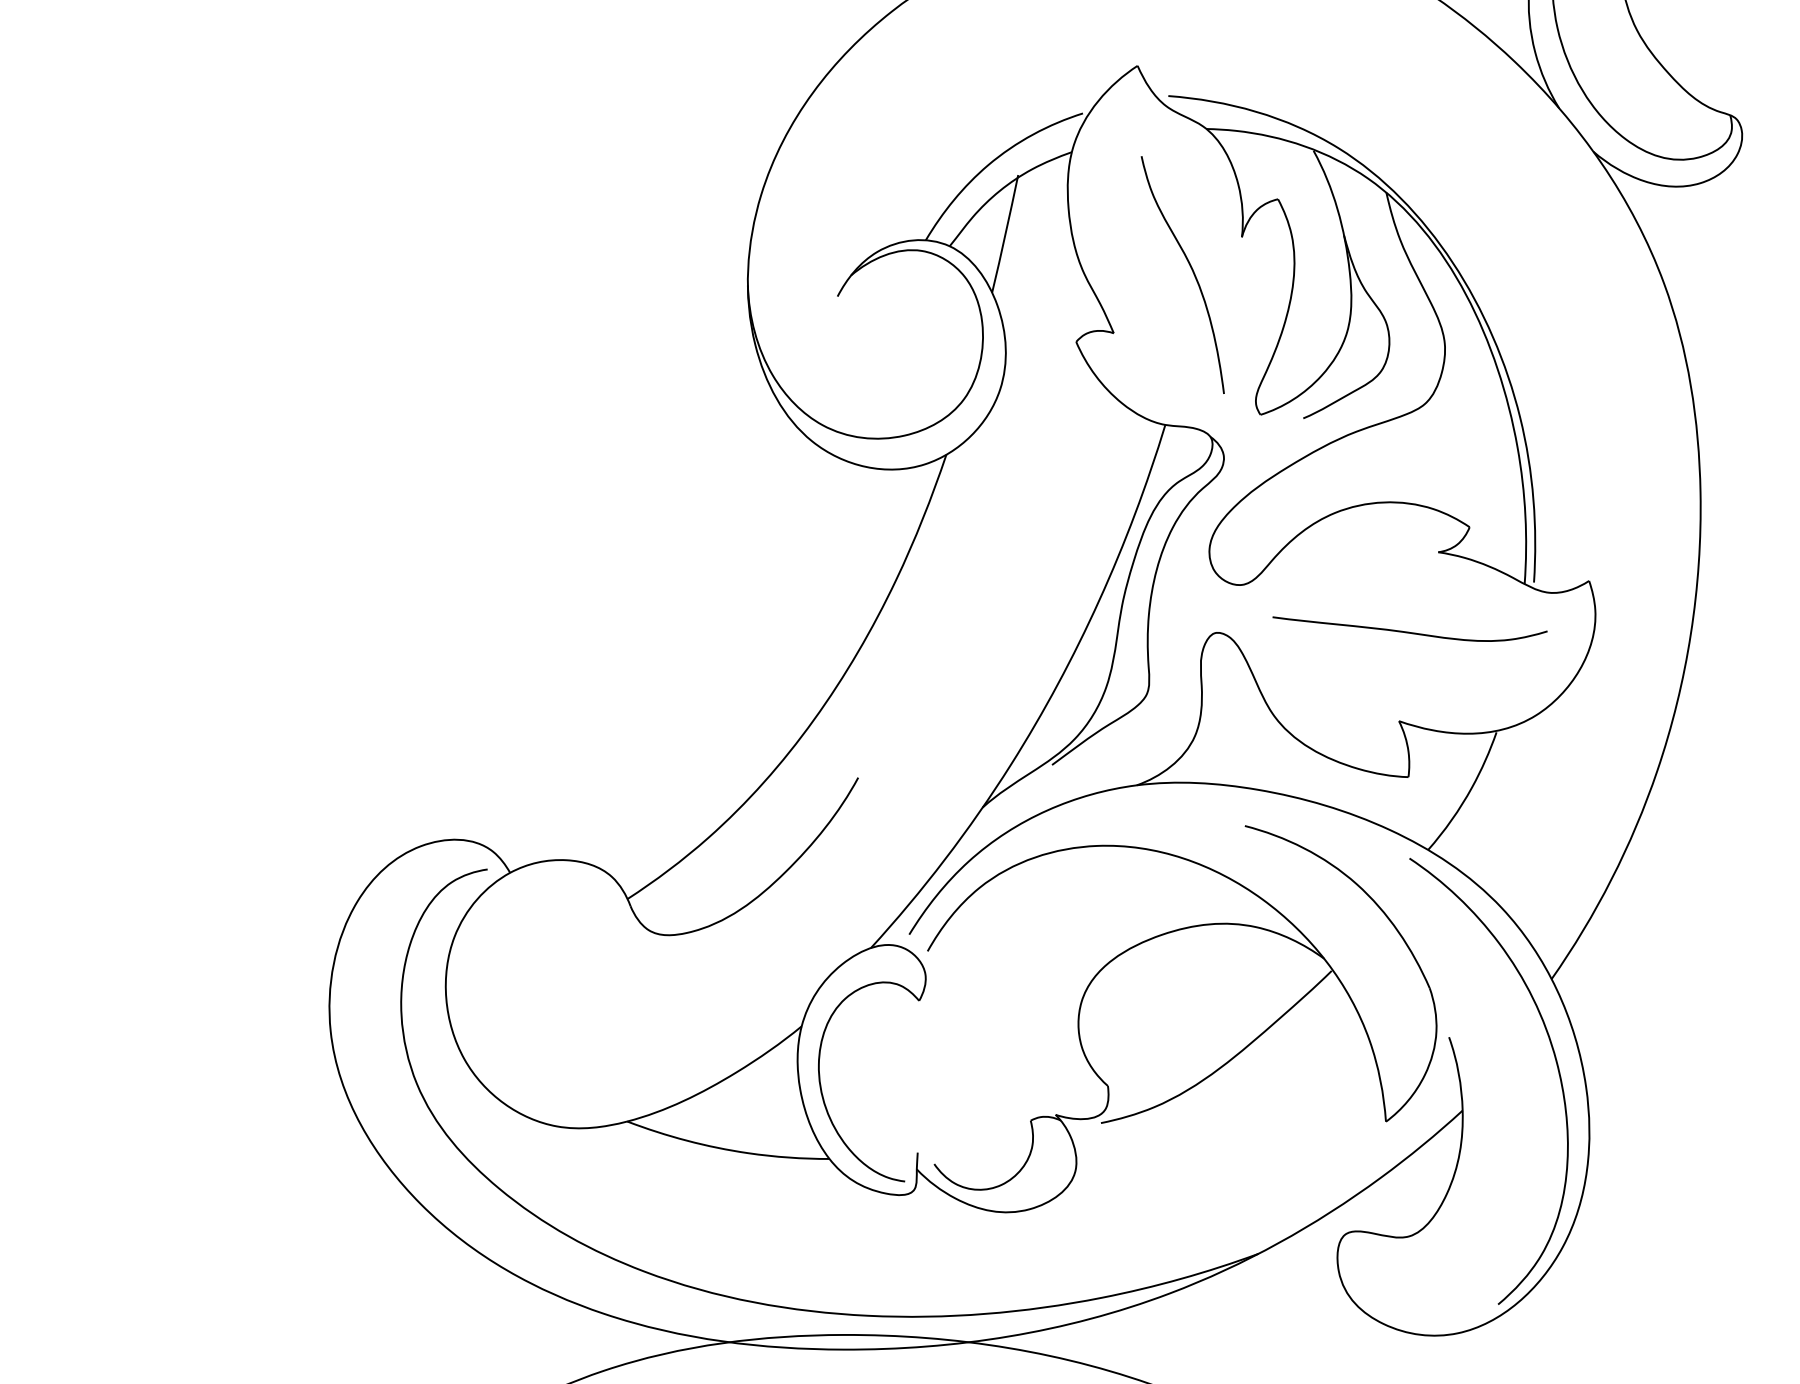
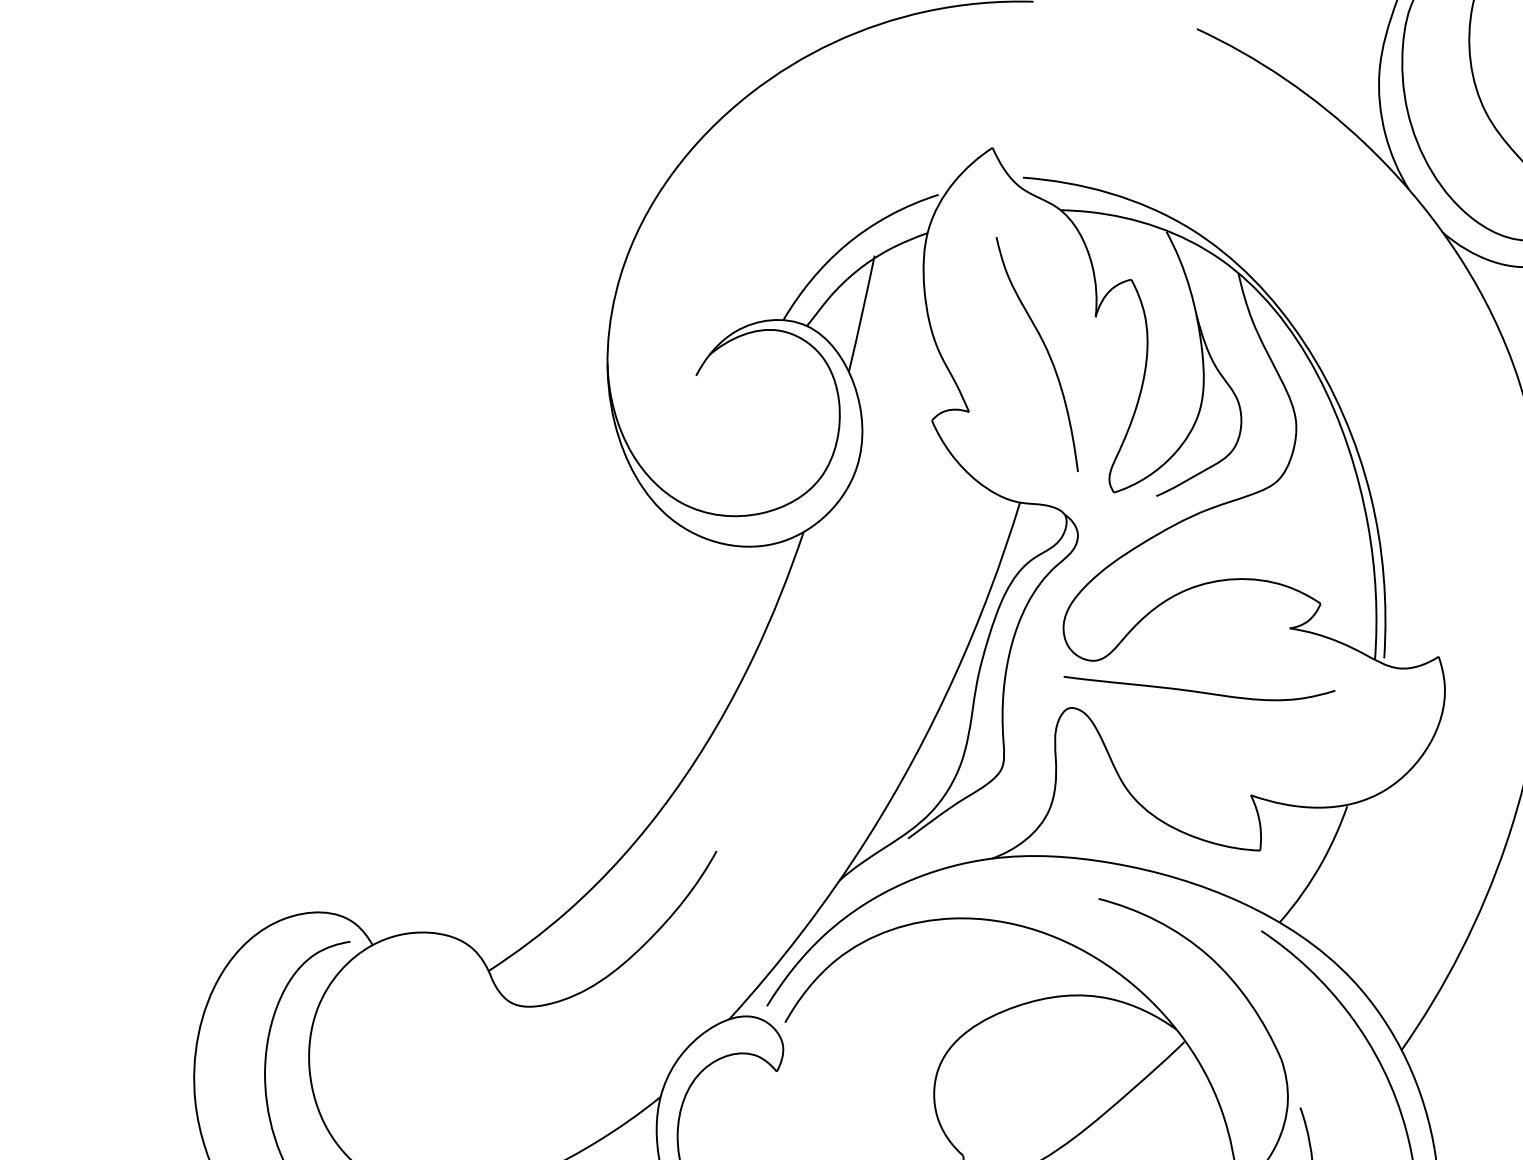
curve: (1409, 631) -> (1198, 690), moved

